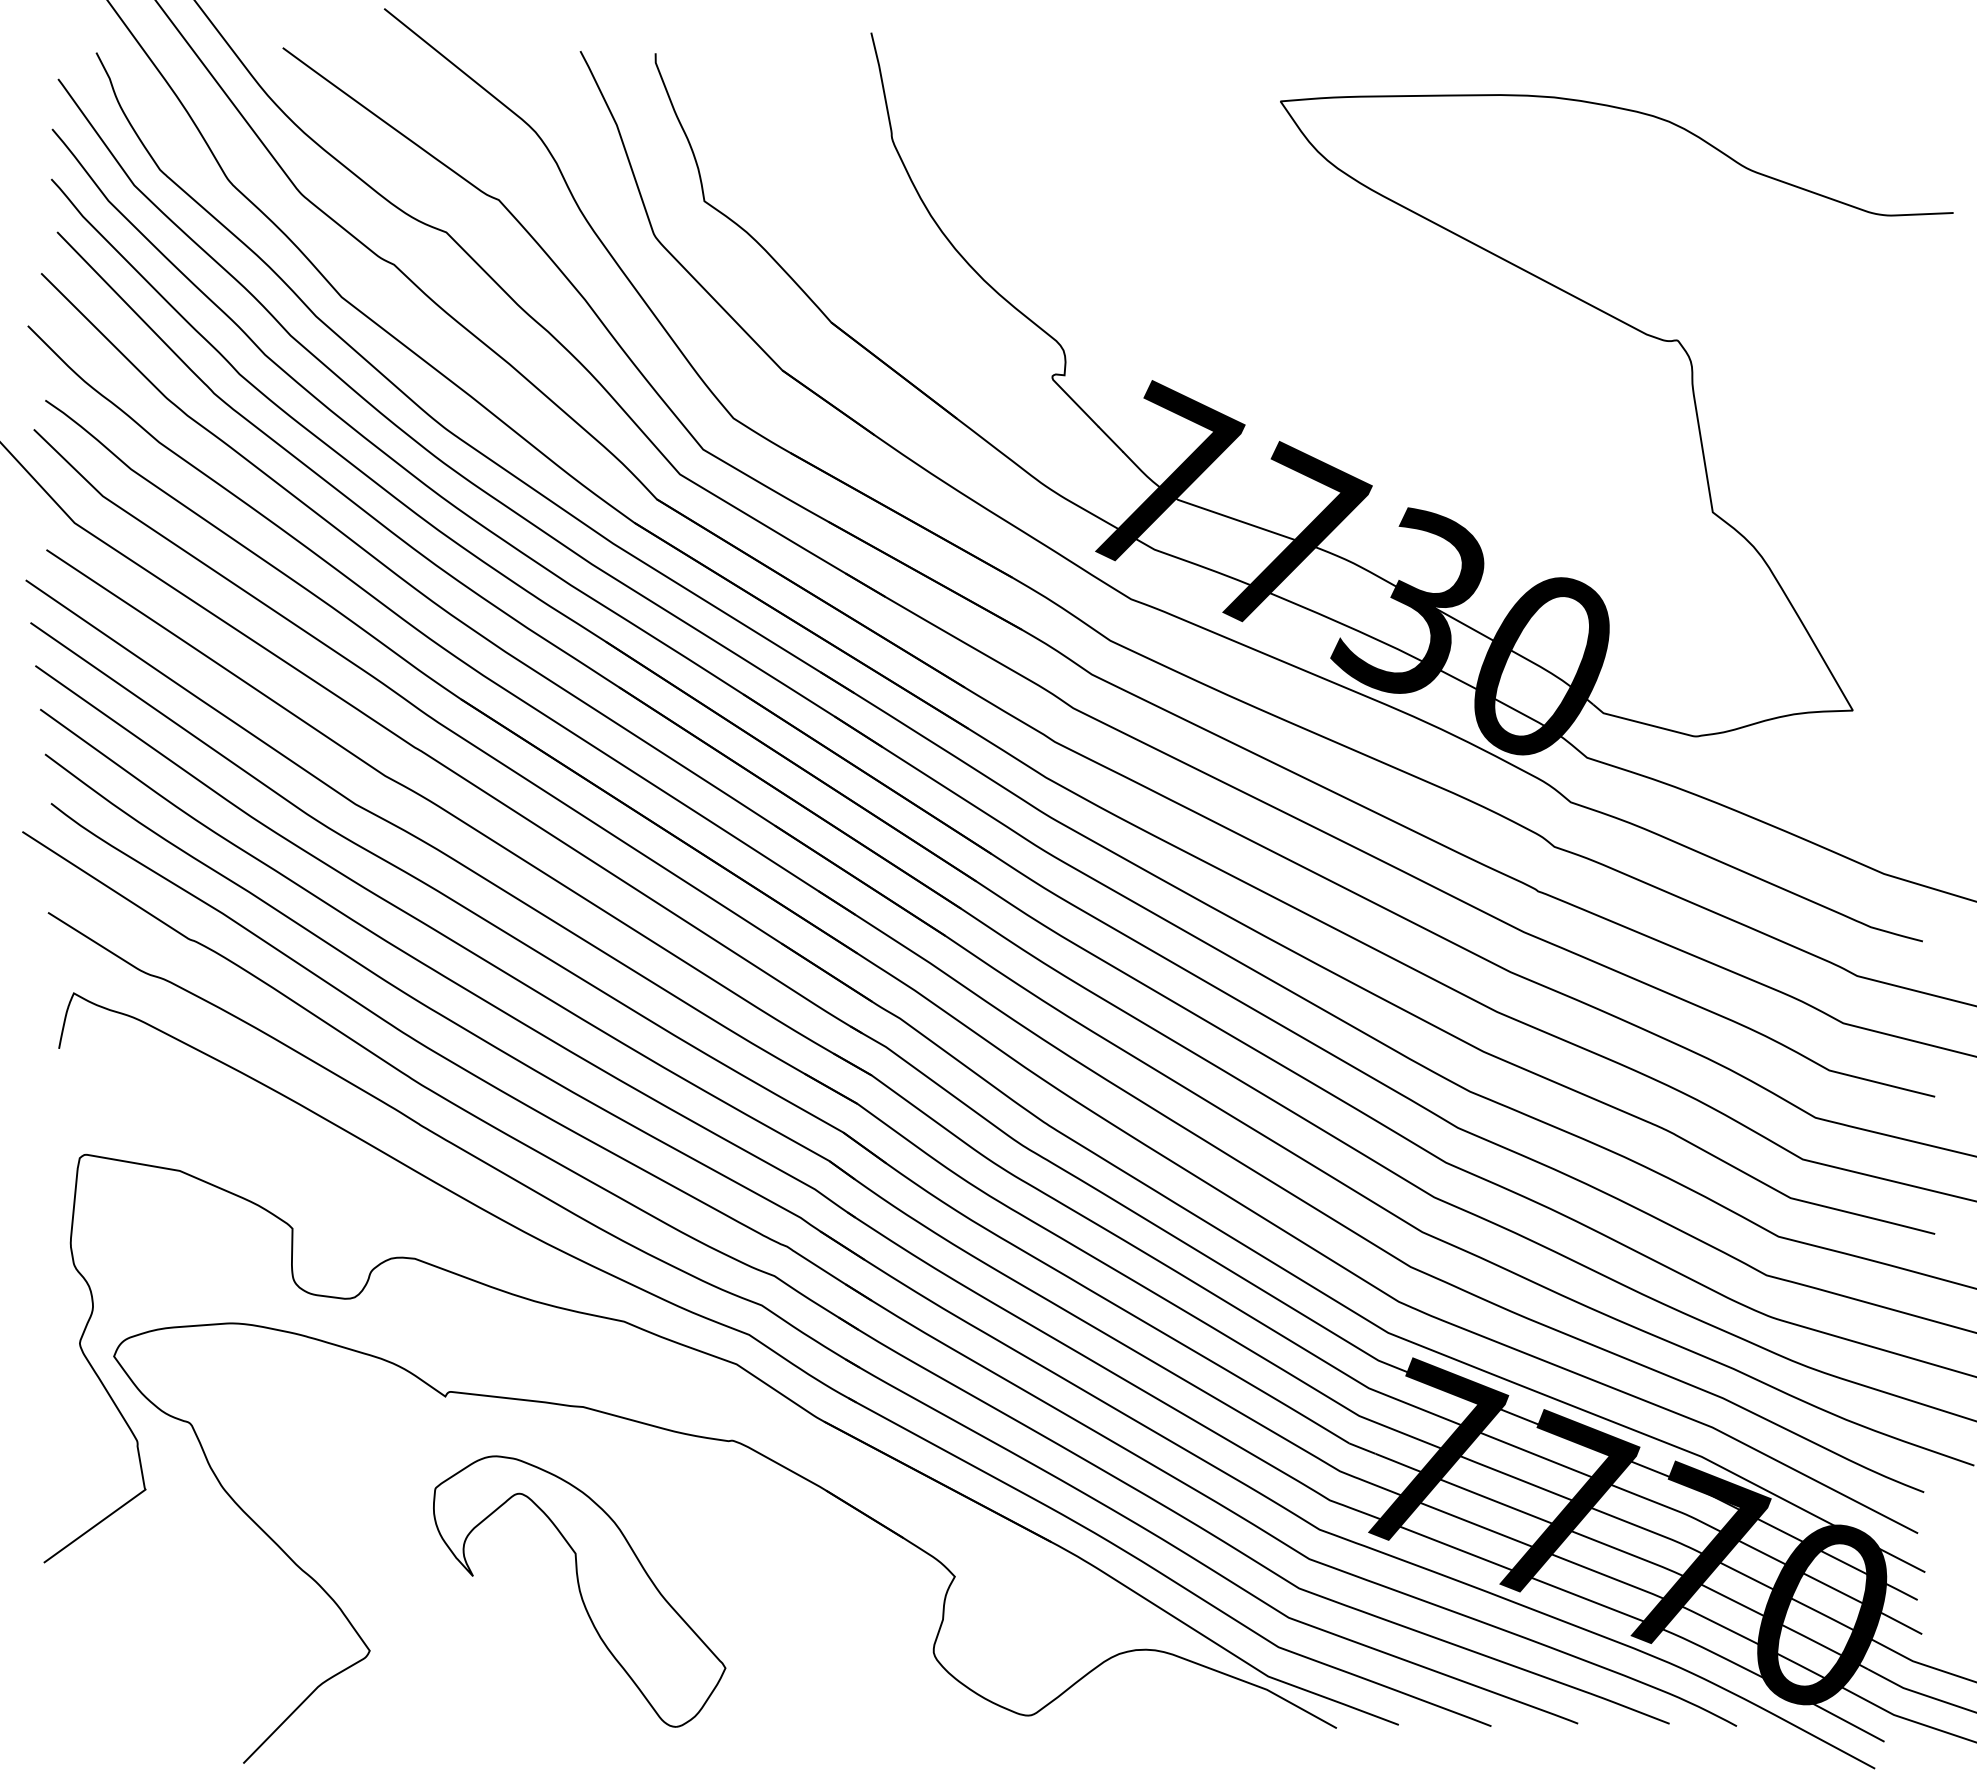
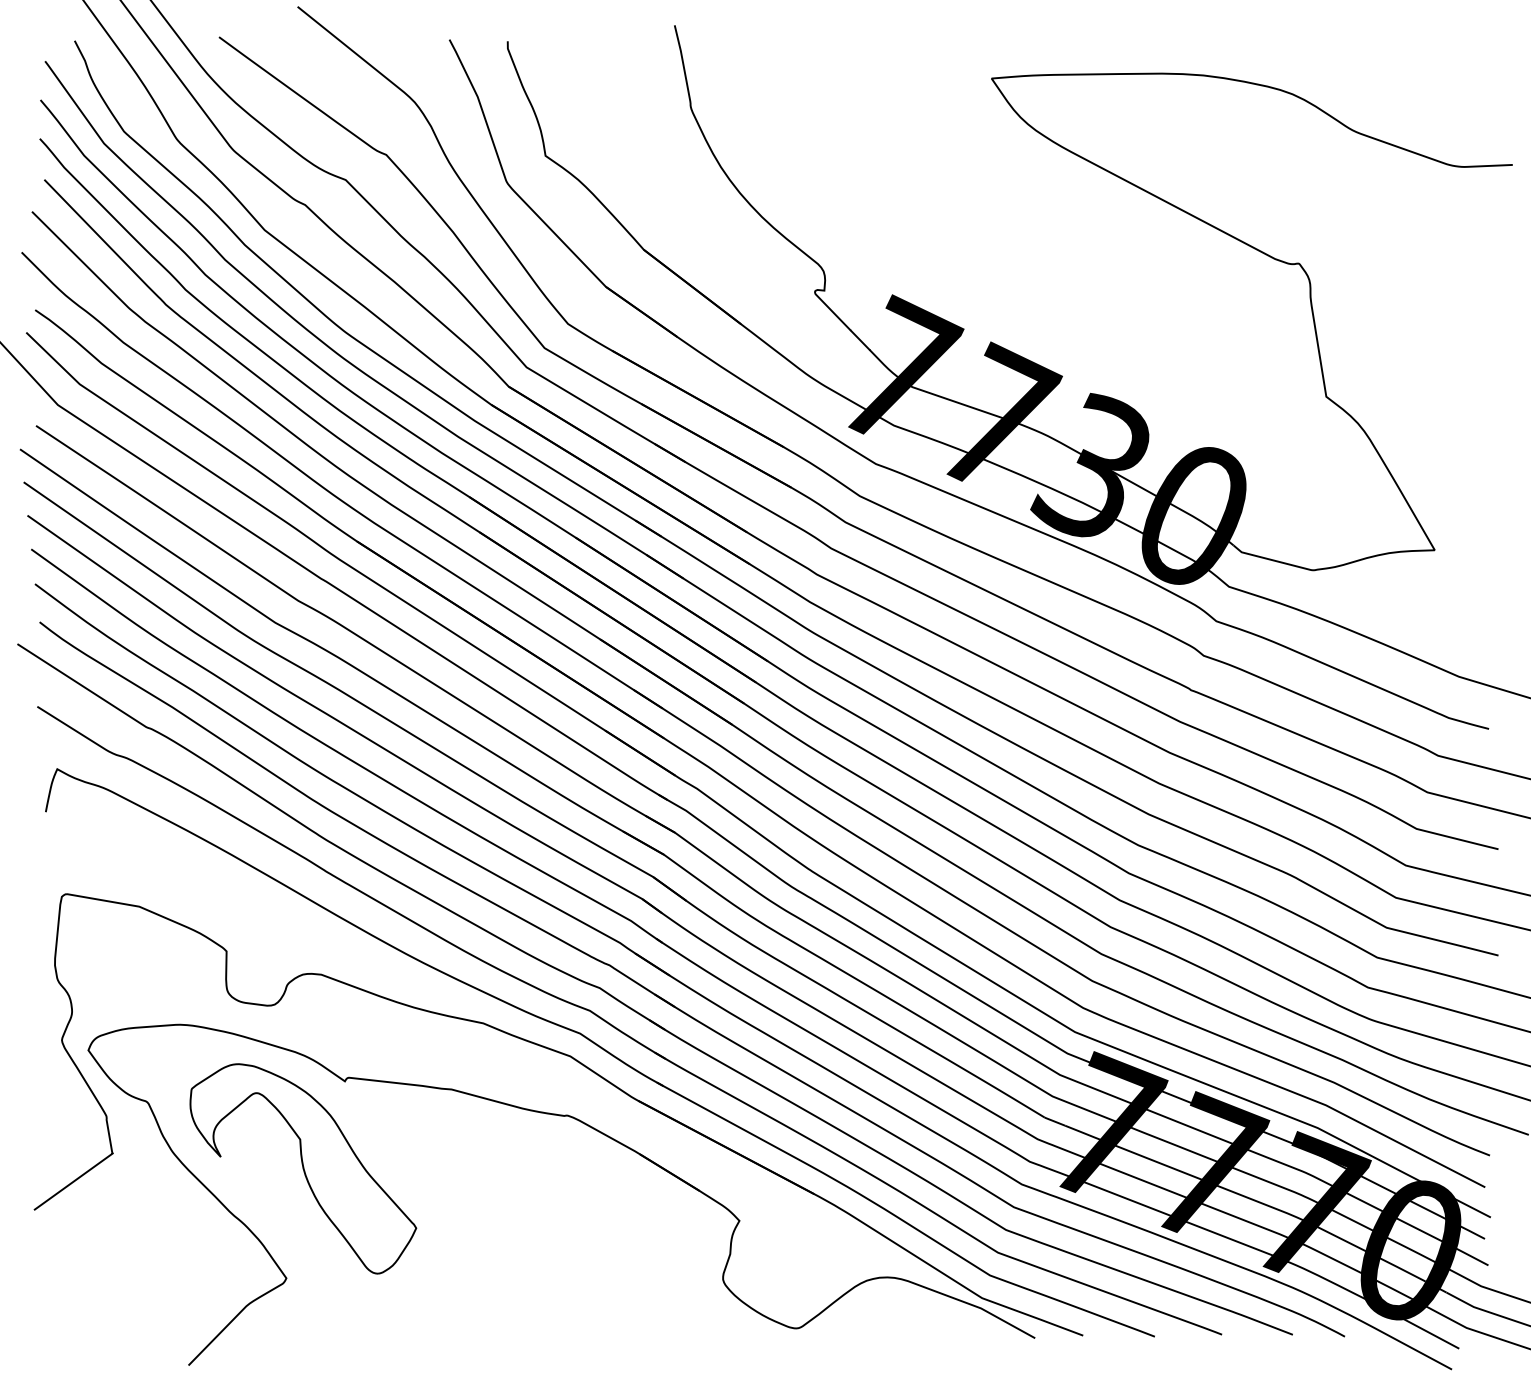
part: (579, 1591) -> (303, 1168), moved

